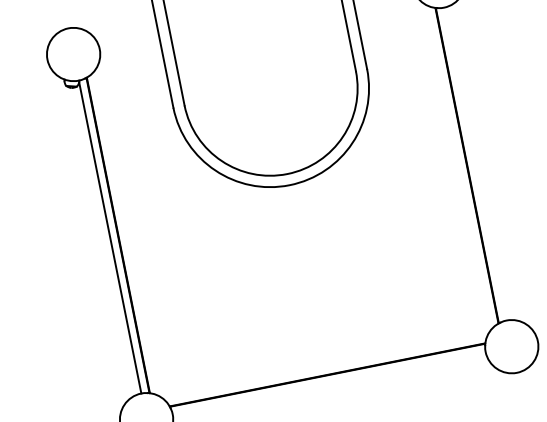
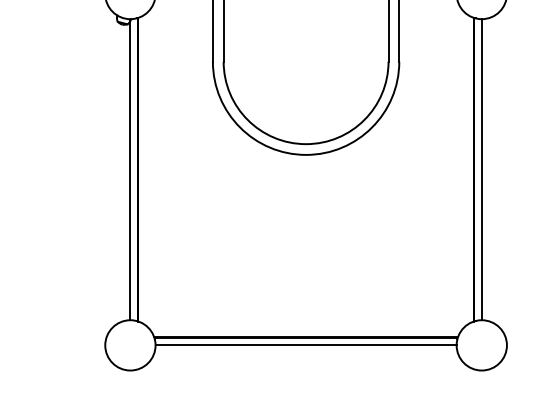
line: (474, 163) -> (481, 169), added
line: (328, 383) -> (305, 345), added

